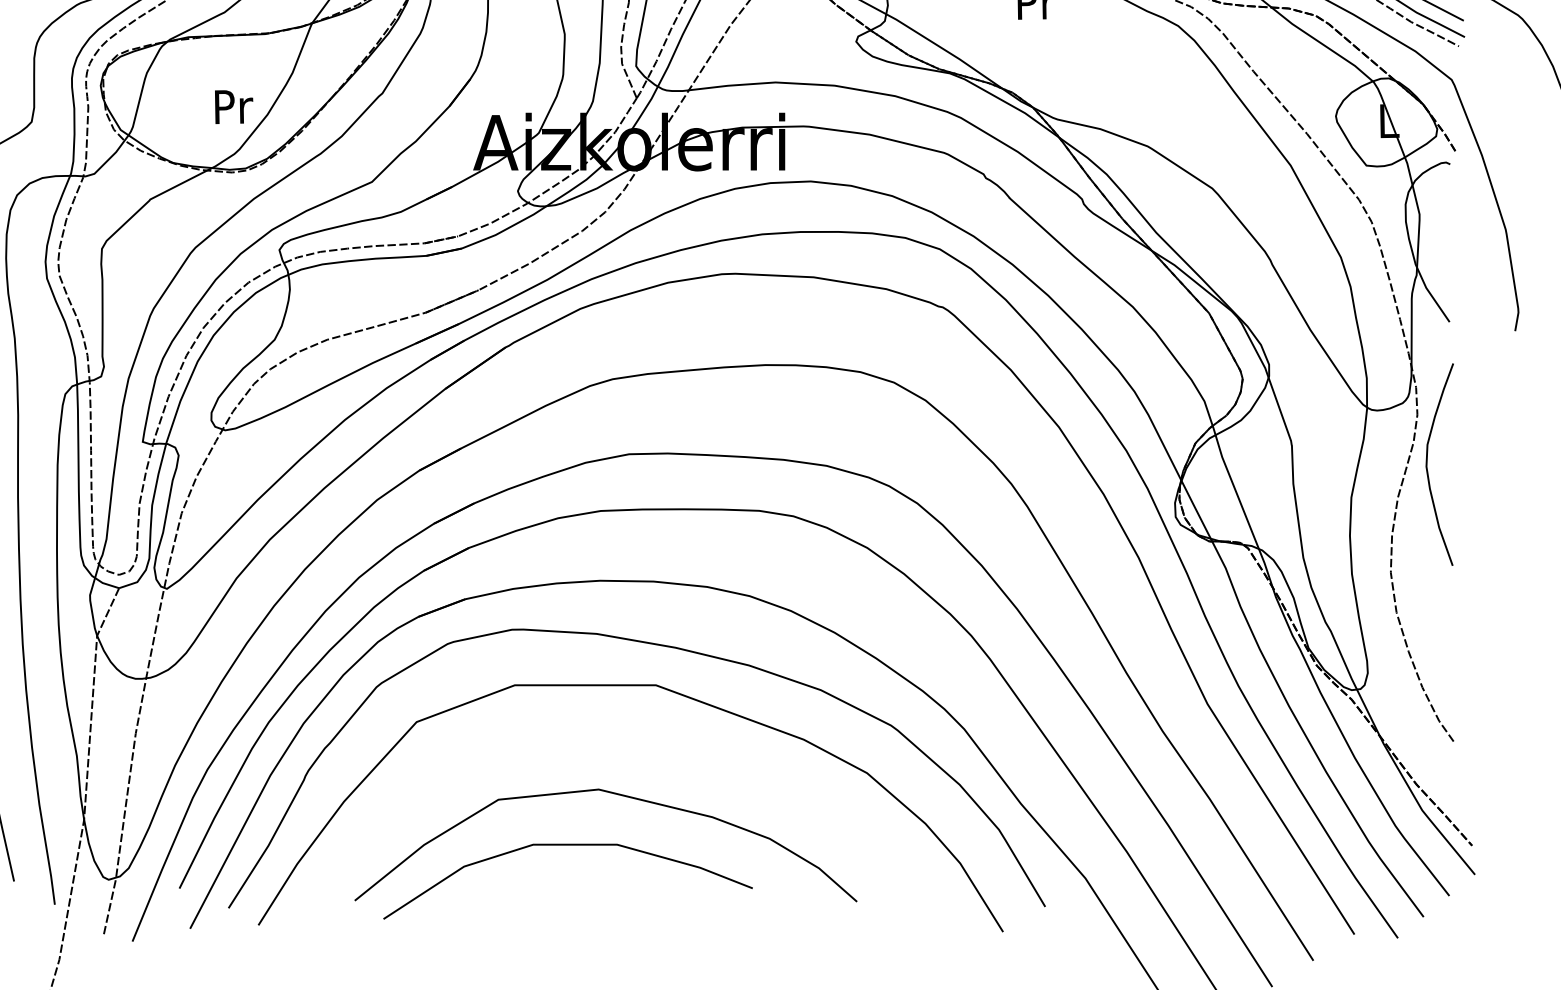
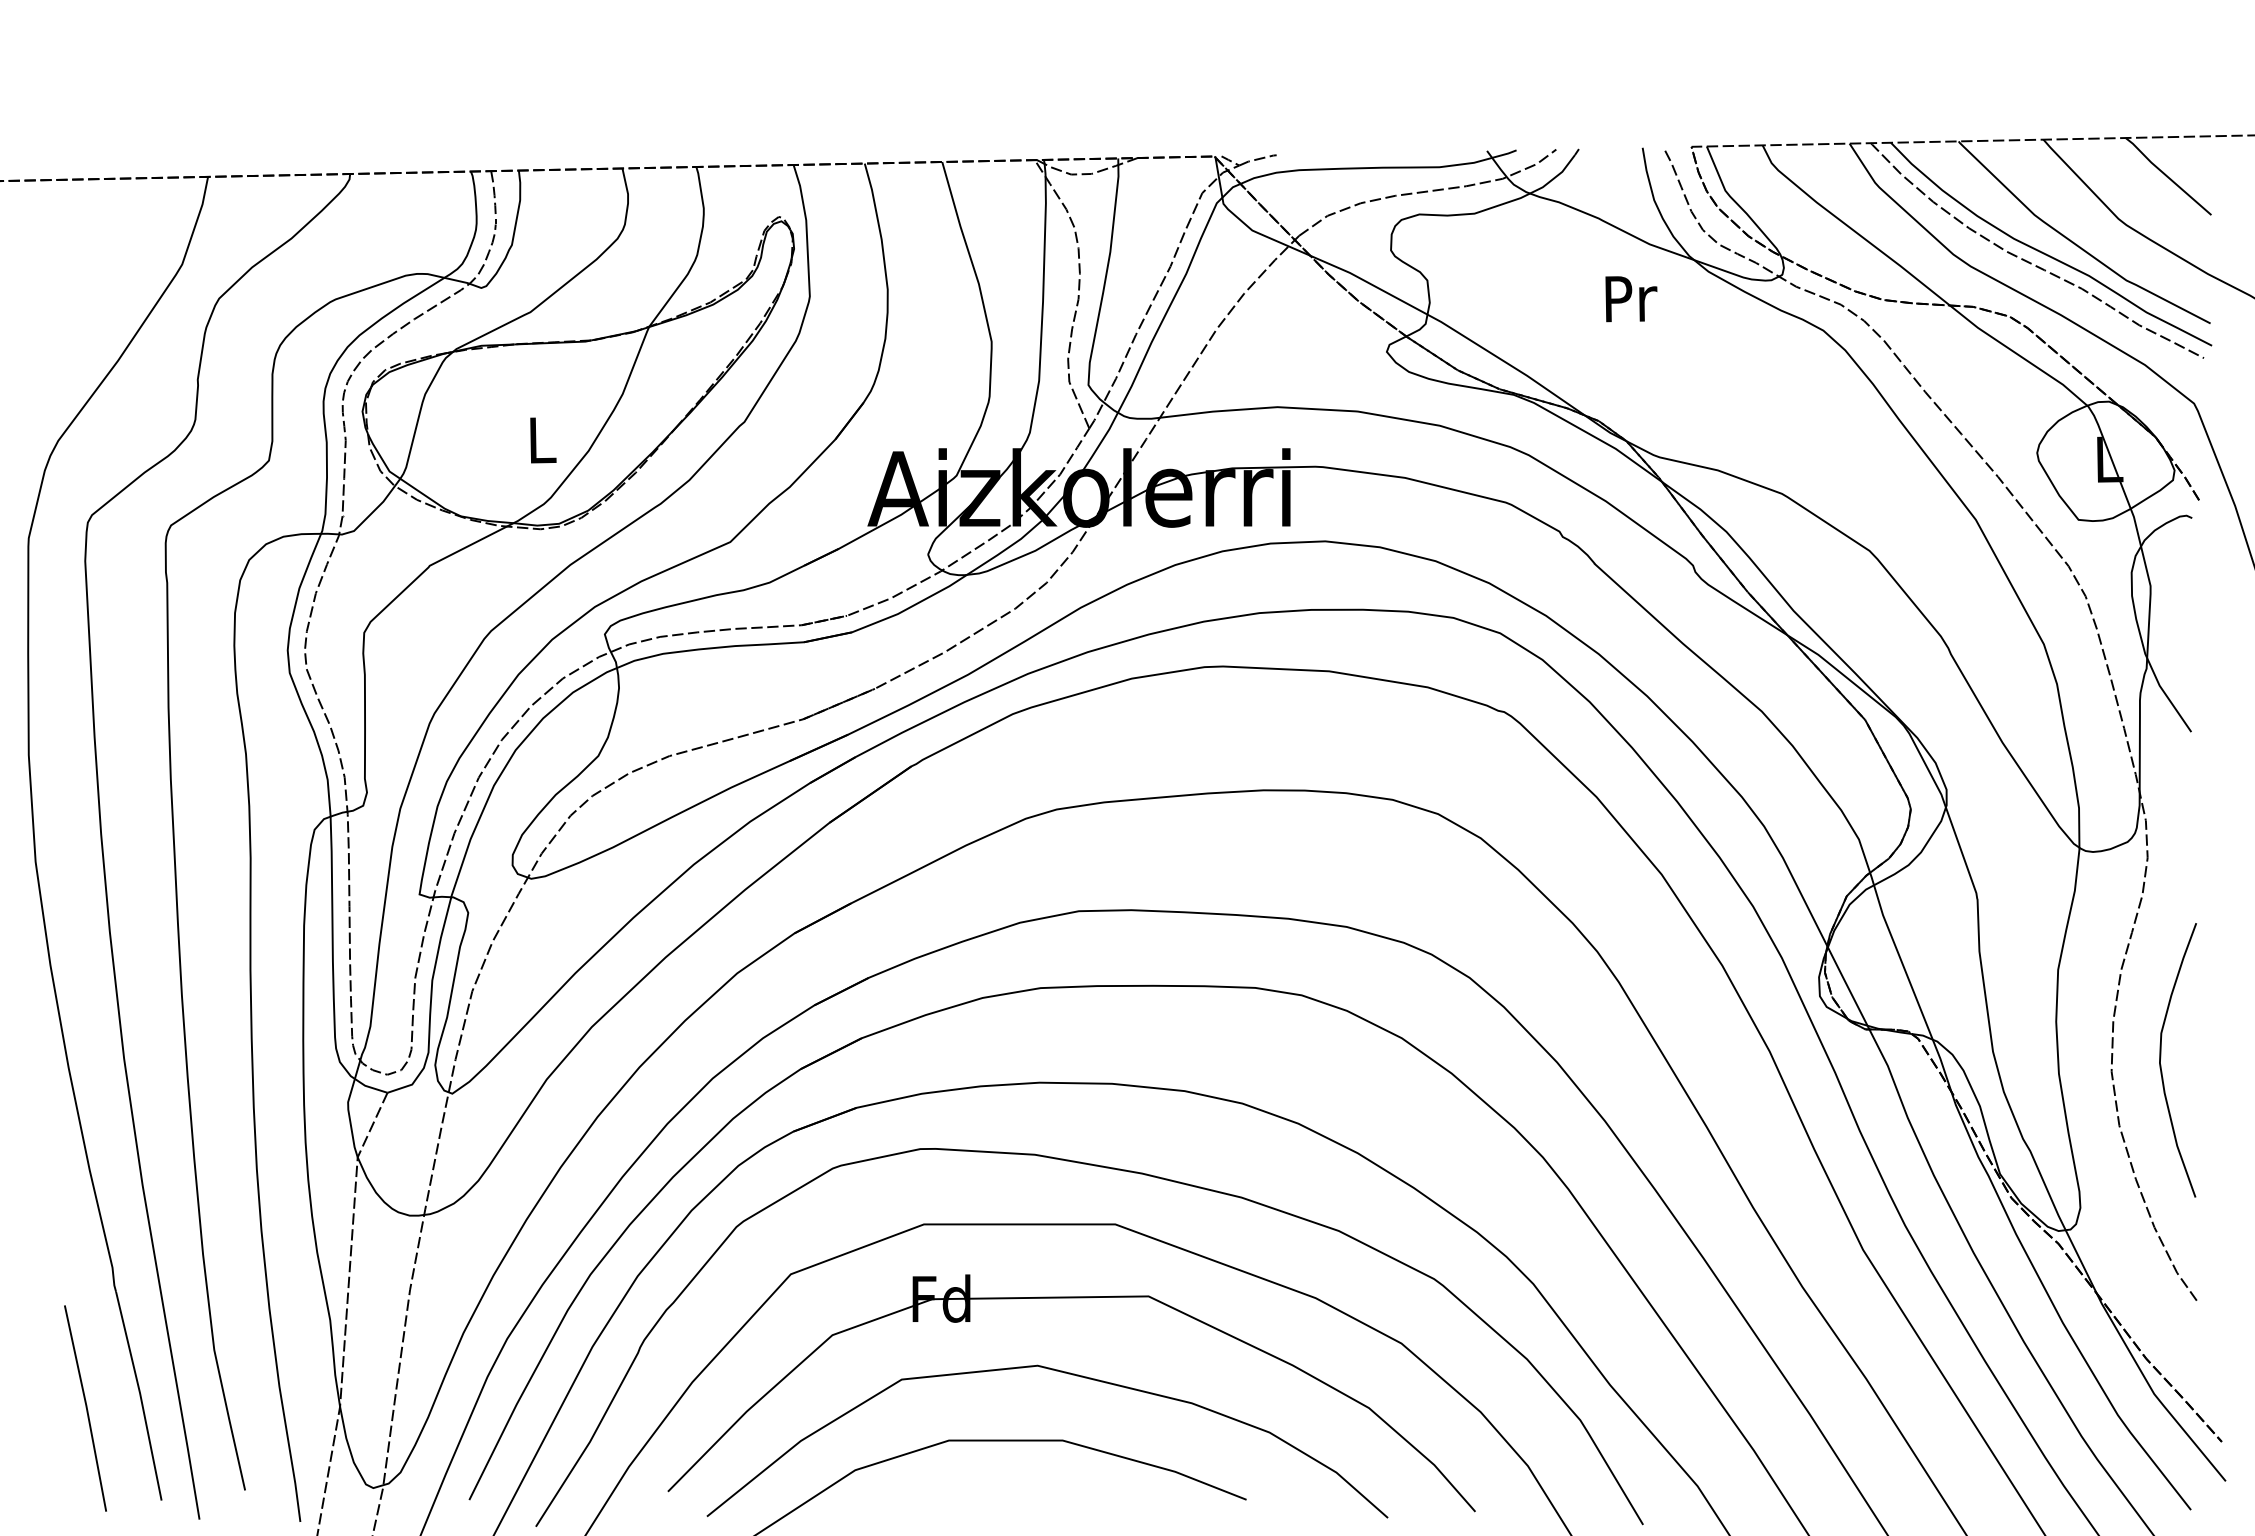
text: (234, 107) -> (543, 440), Pr -> L
curve: (1427, 462) -> (2161, 1057), moved
part: (623, 739) -> (1071, 1298), added

